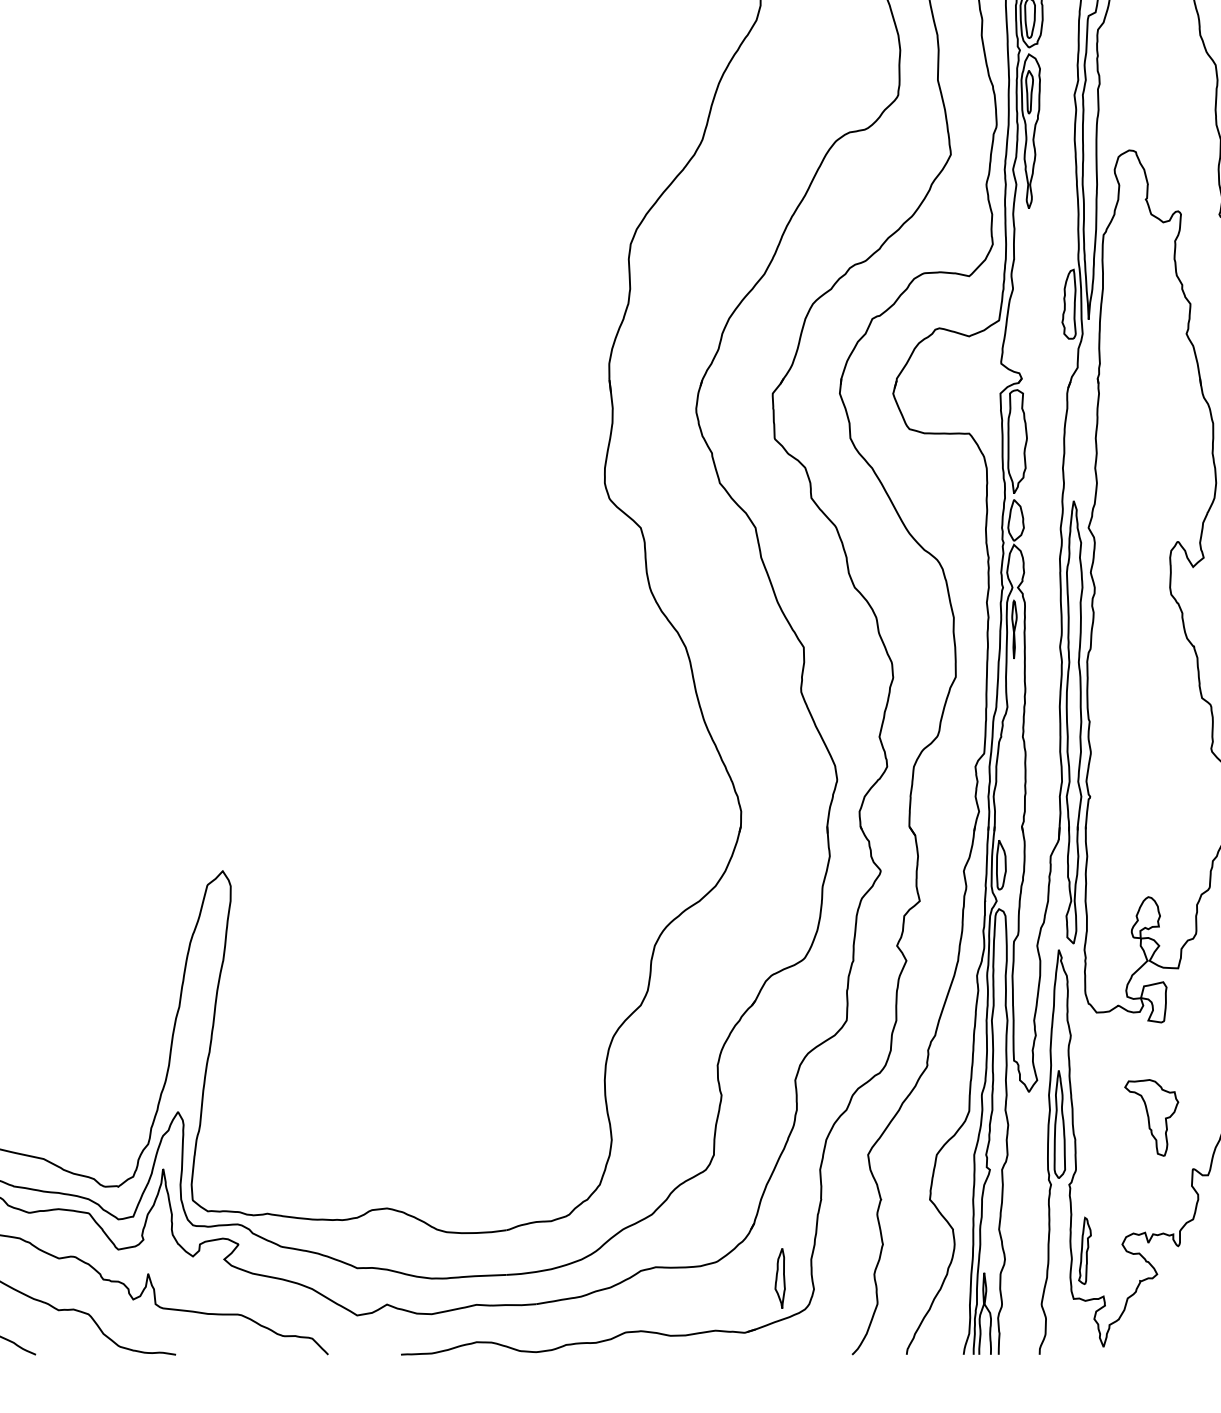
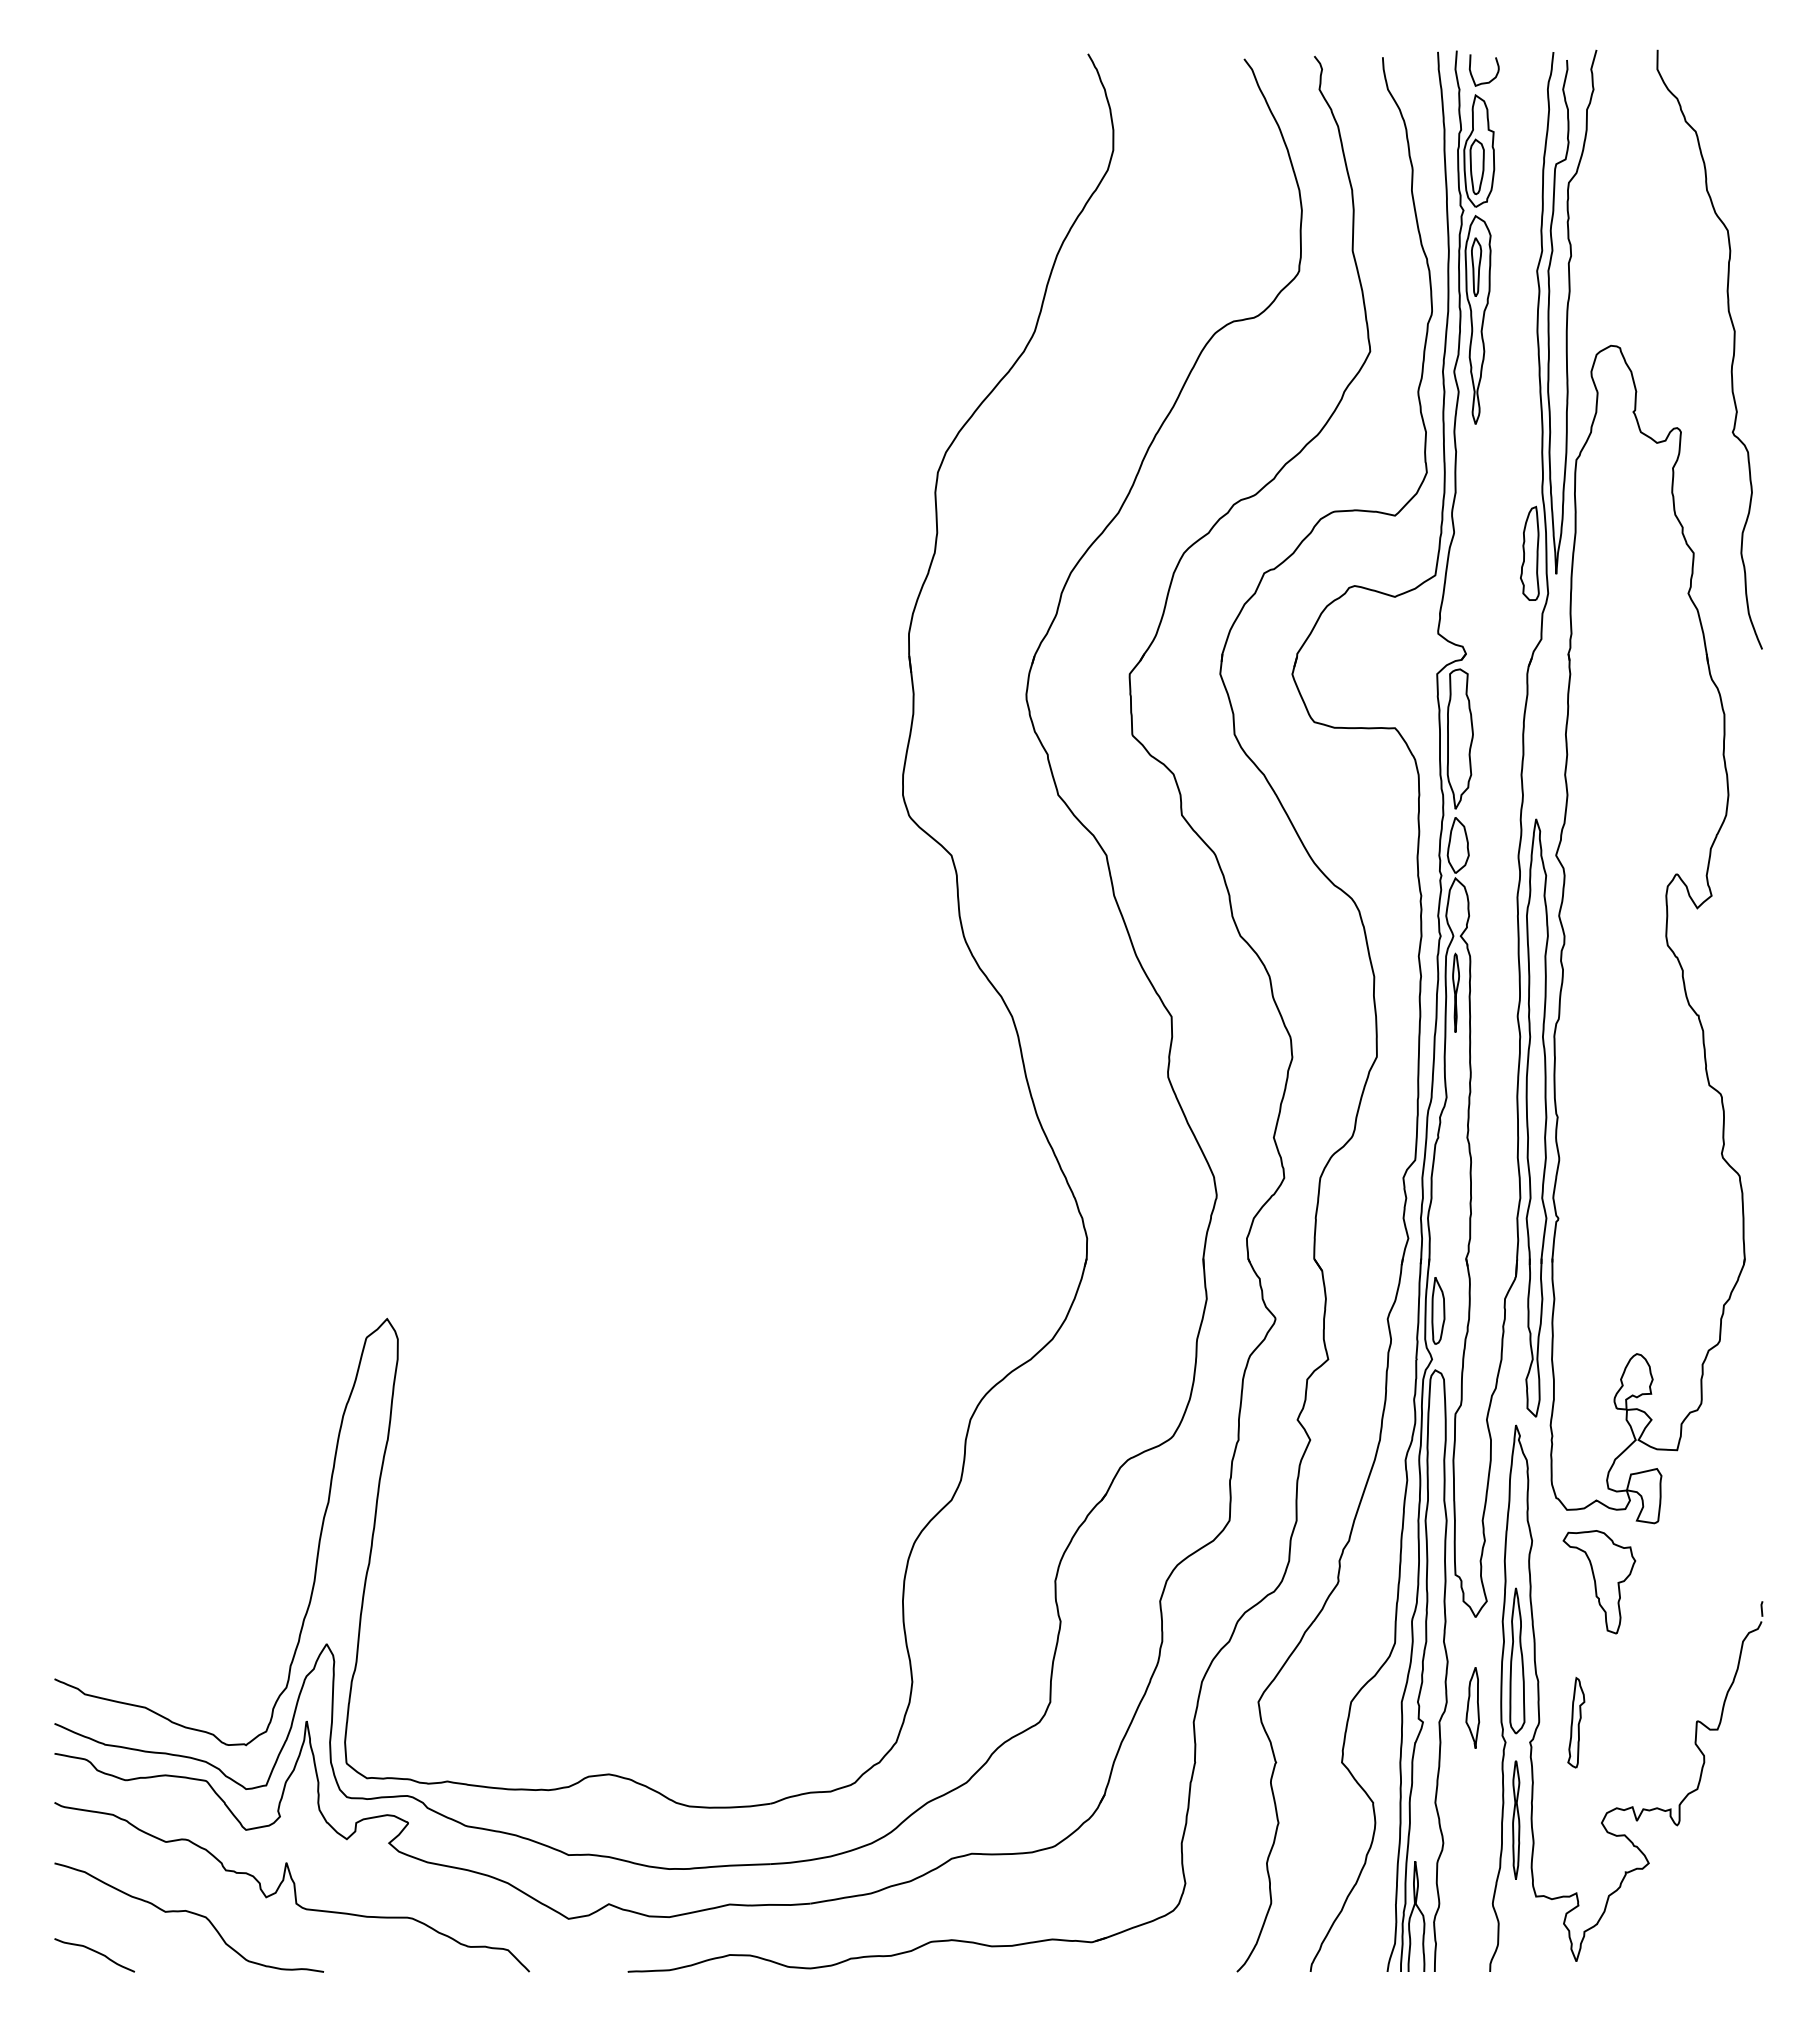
part: (1151, 1118) -> (1599, 1582), moved
part: (1059, 1241) -> (1516, 1819), added
part: (1085, 1250) -> (1576, 1722), moved
part: (780, 1278) -> (1472, 1707), moved

